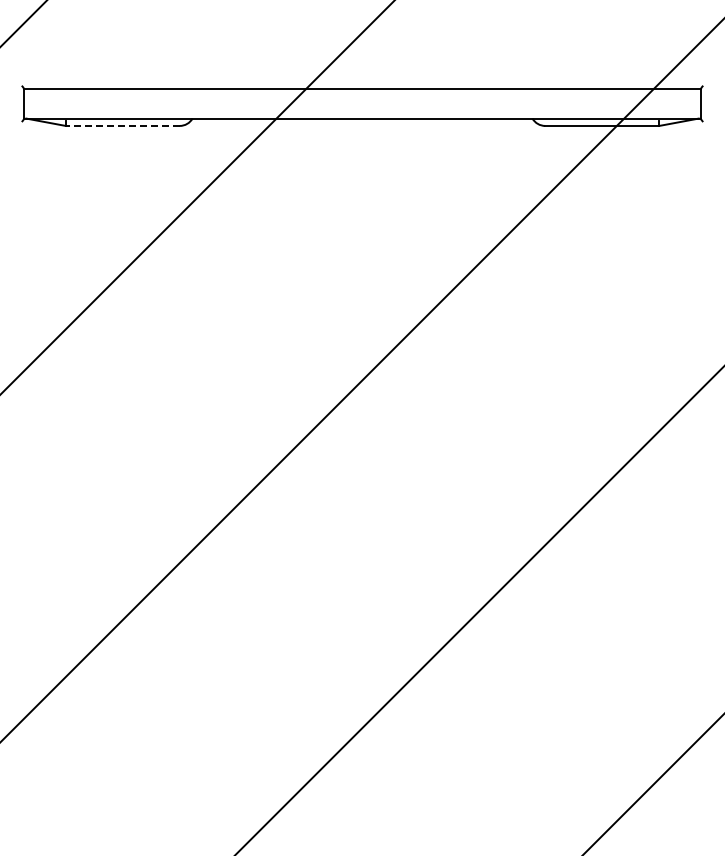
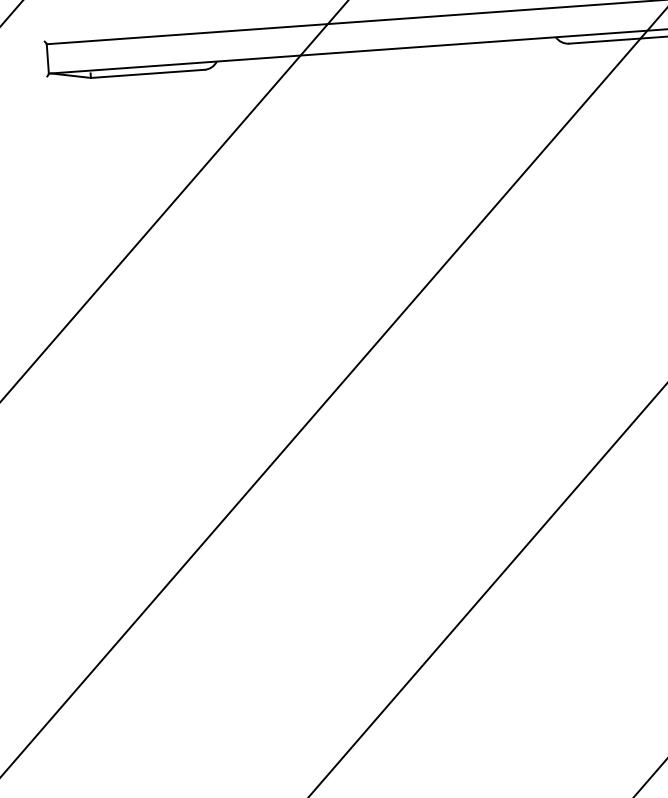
line: (122, 125) -> (147, 73), dashed -> solid

